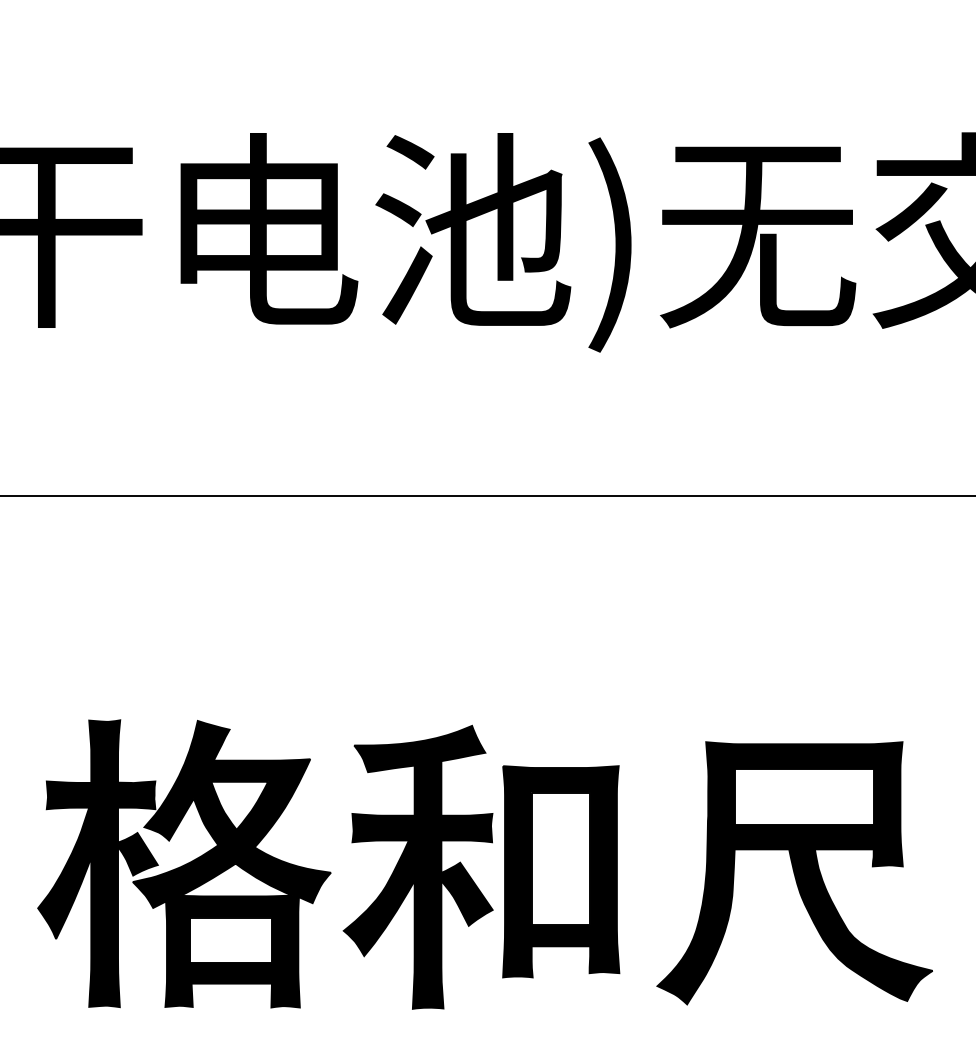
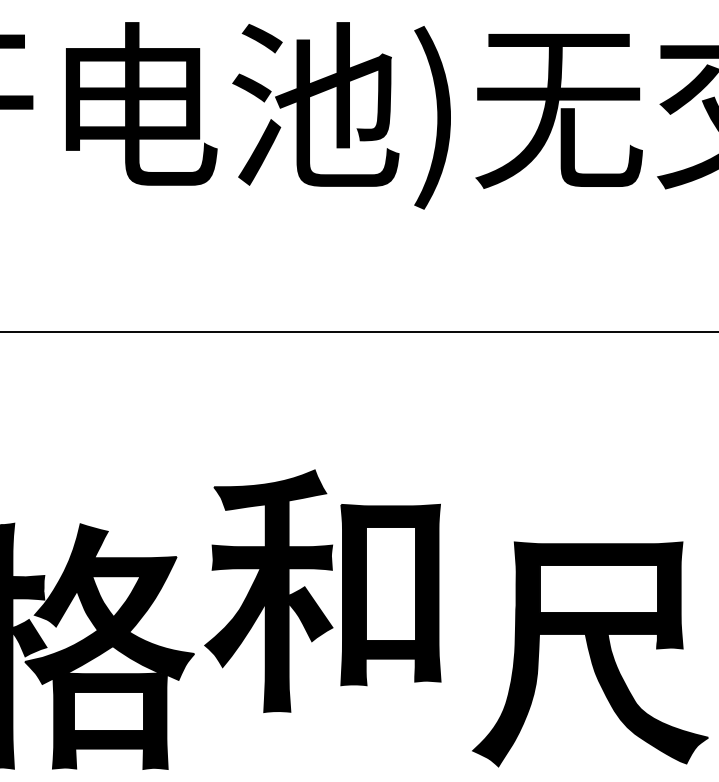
part: (470, 875) -> (313, 598), moved

